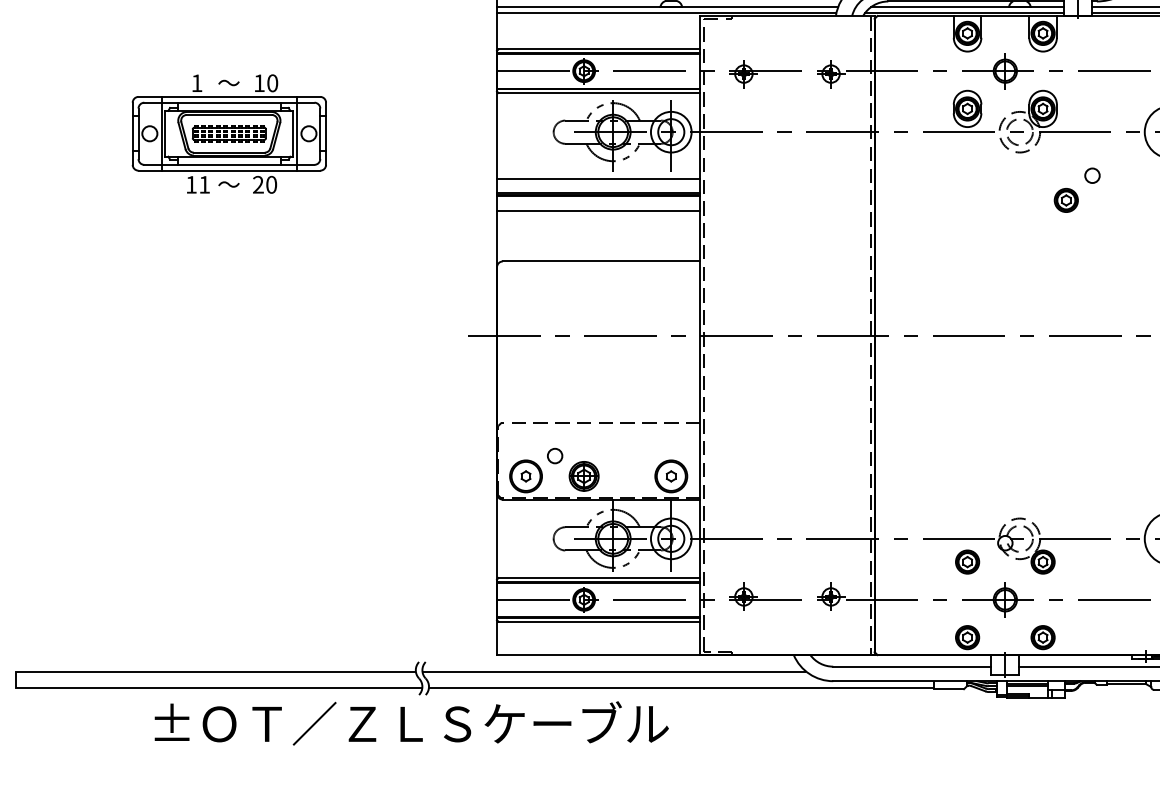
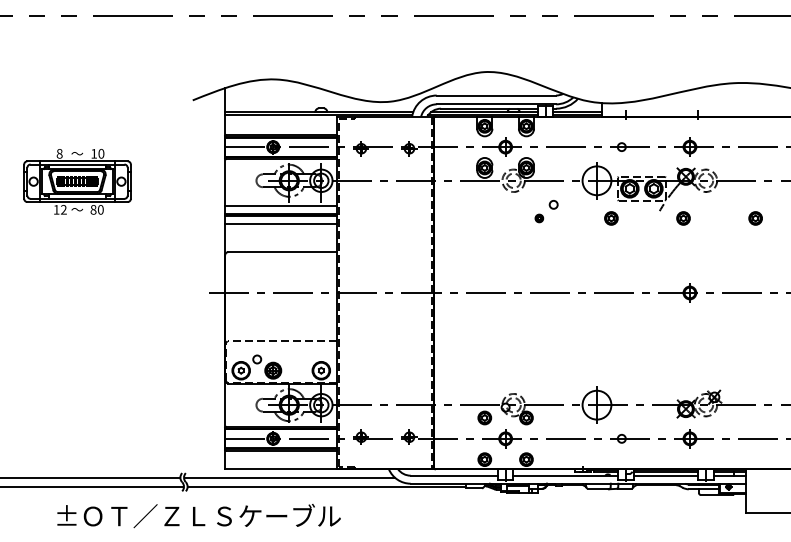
text: (196, 82) -> (59, 153), 1 -> 8
text: (203, 184) -> (63, 209), 11 -> 12
text: (258, 184) -> (93, 209), 20 -> 80
part: (1066, 200) -> (539, 218), size x0.6
text: (410, 724) -> (198, 516), moved

